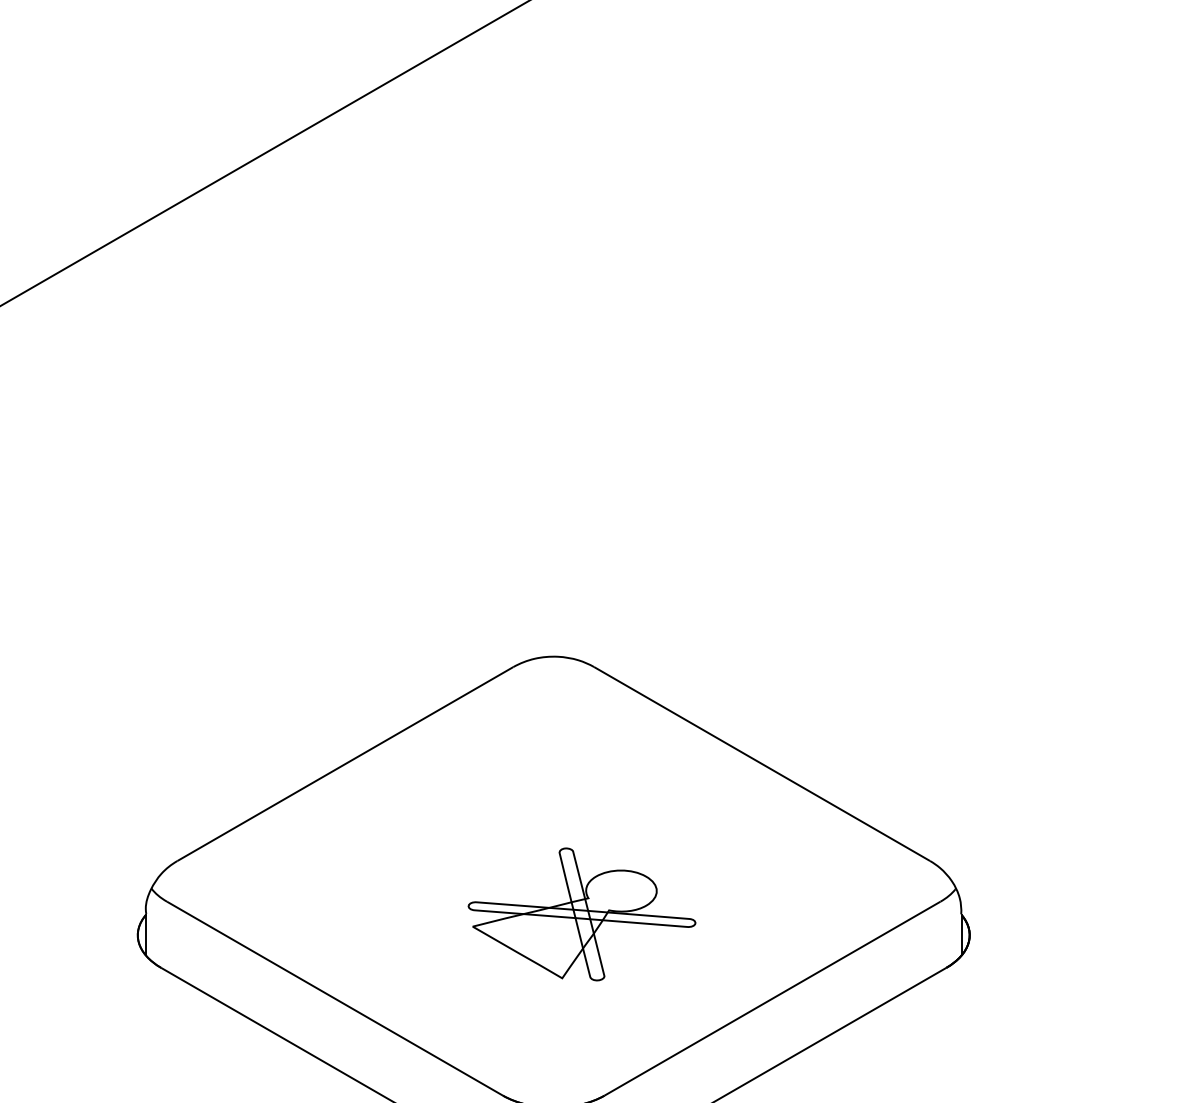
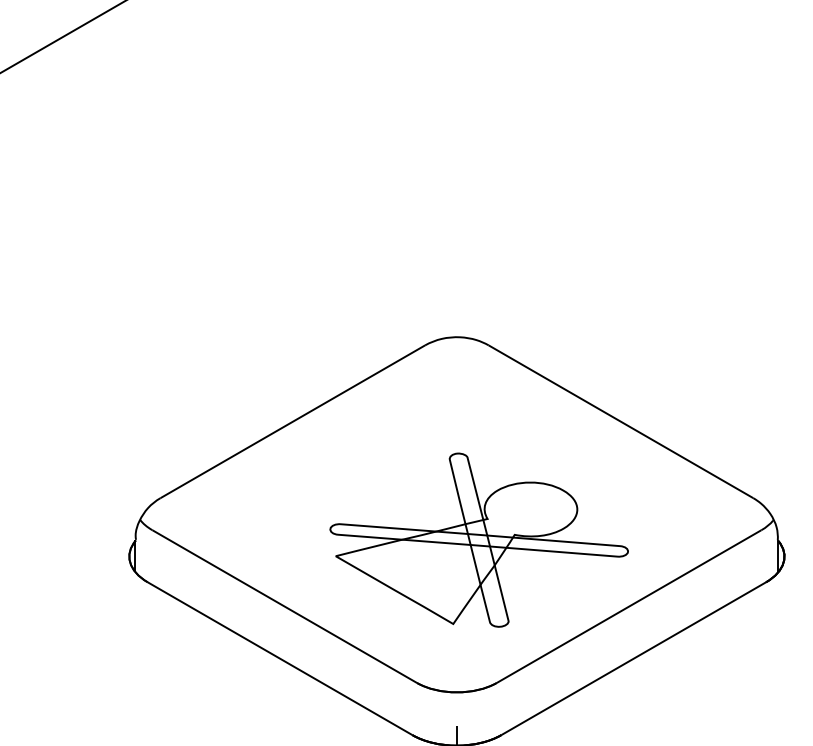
part: (581, 914) -> (478, 540), size x1.67

